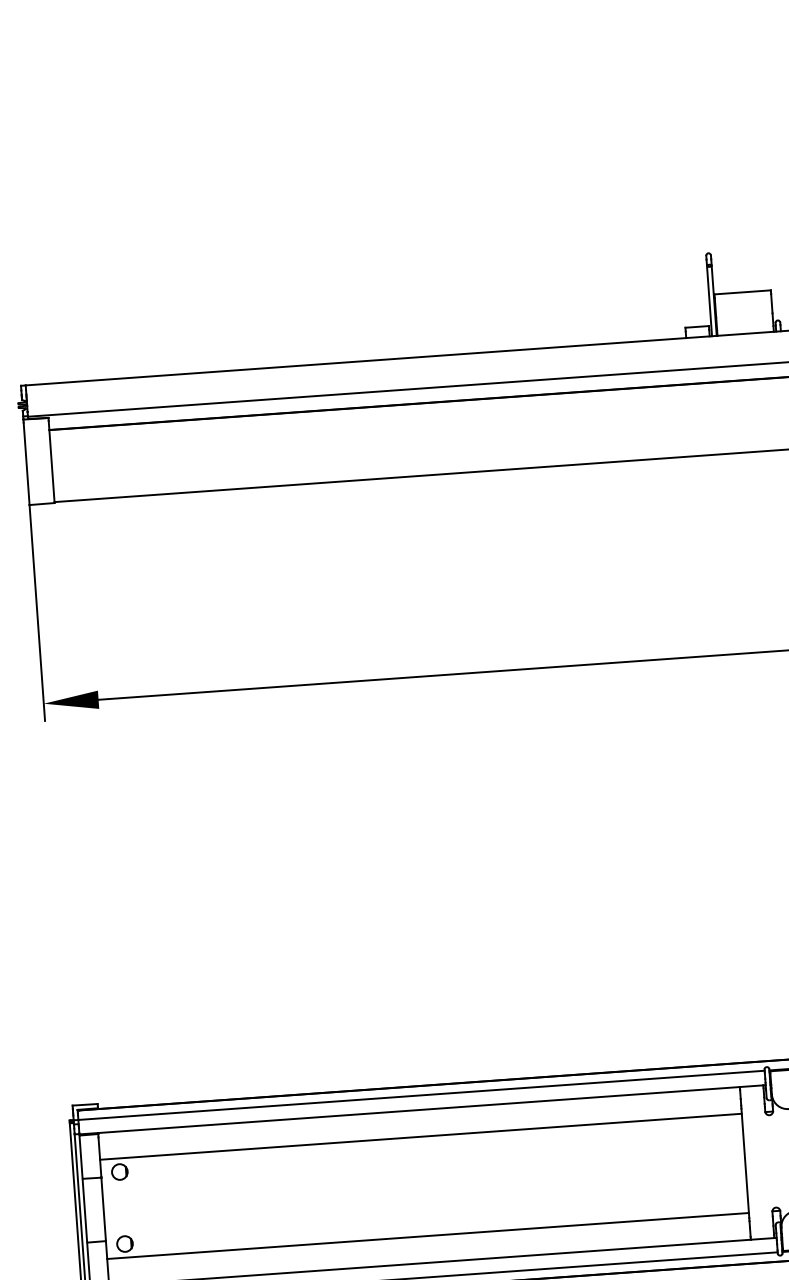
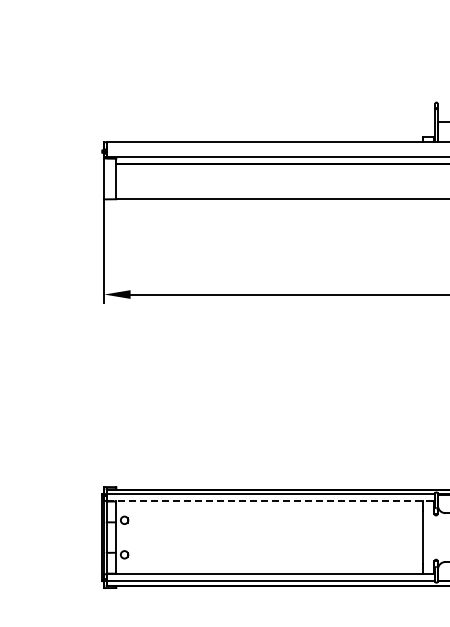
line: (423, 1110) -> (271, 501), solid -> dashed
line: (419, 1136) -> (268, 513), removed
line: (426, 1236) -> (268, 561), removed

